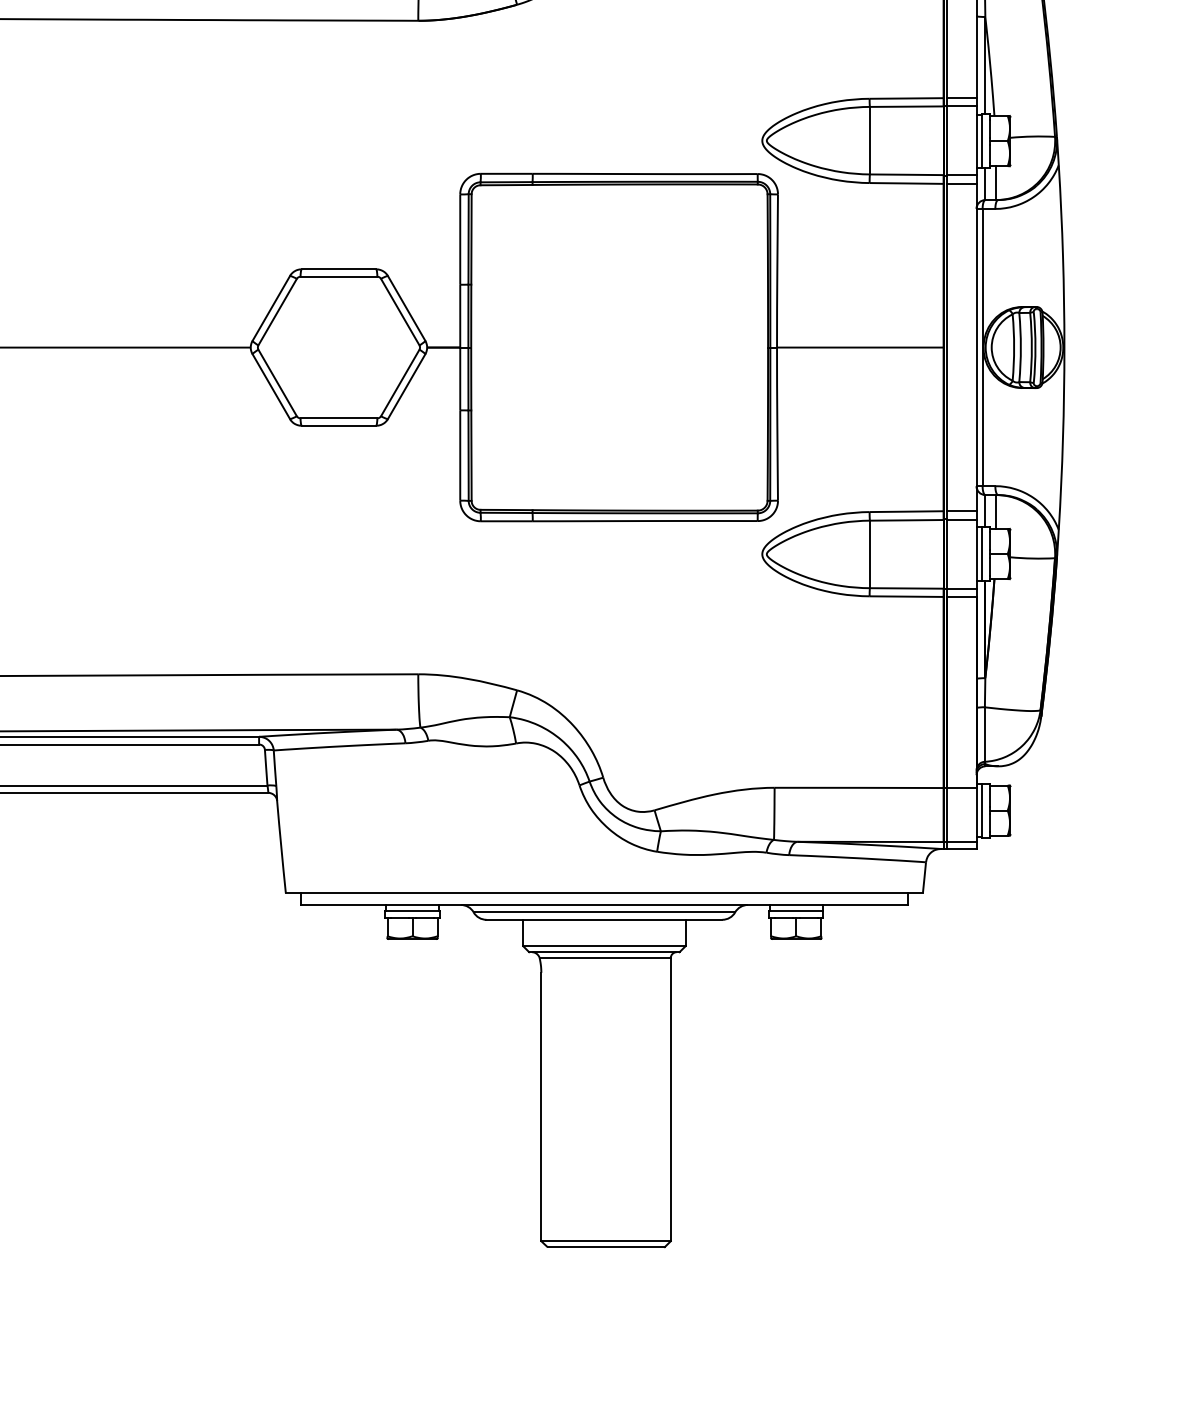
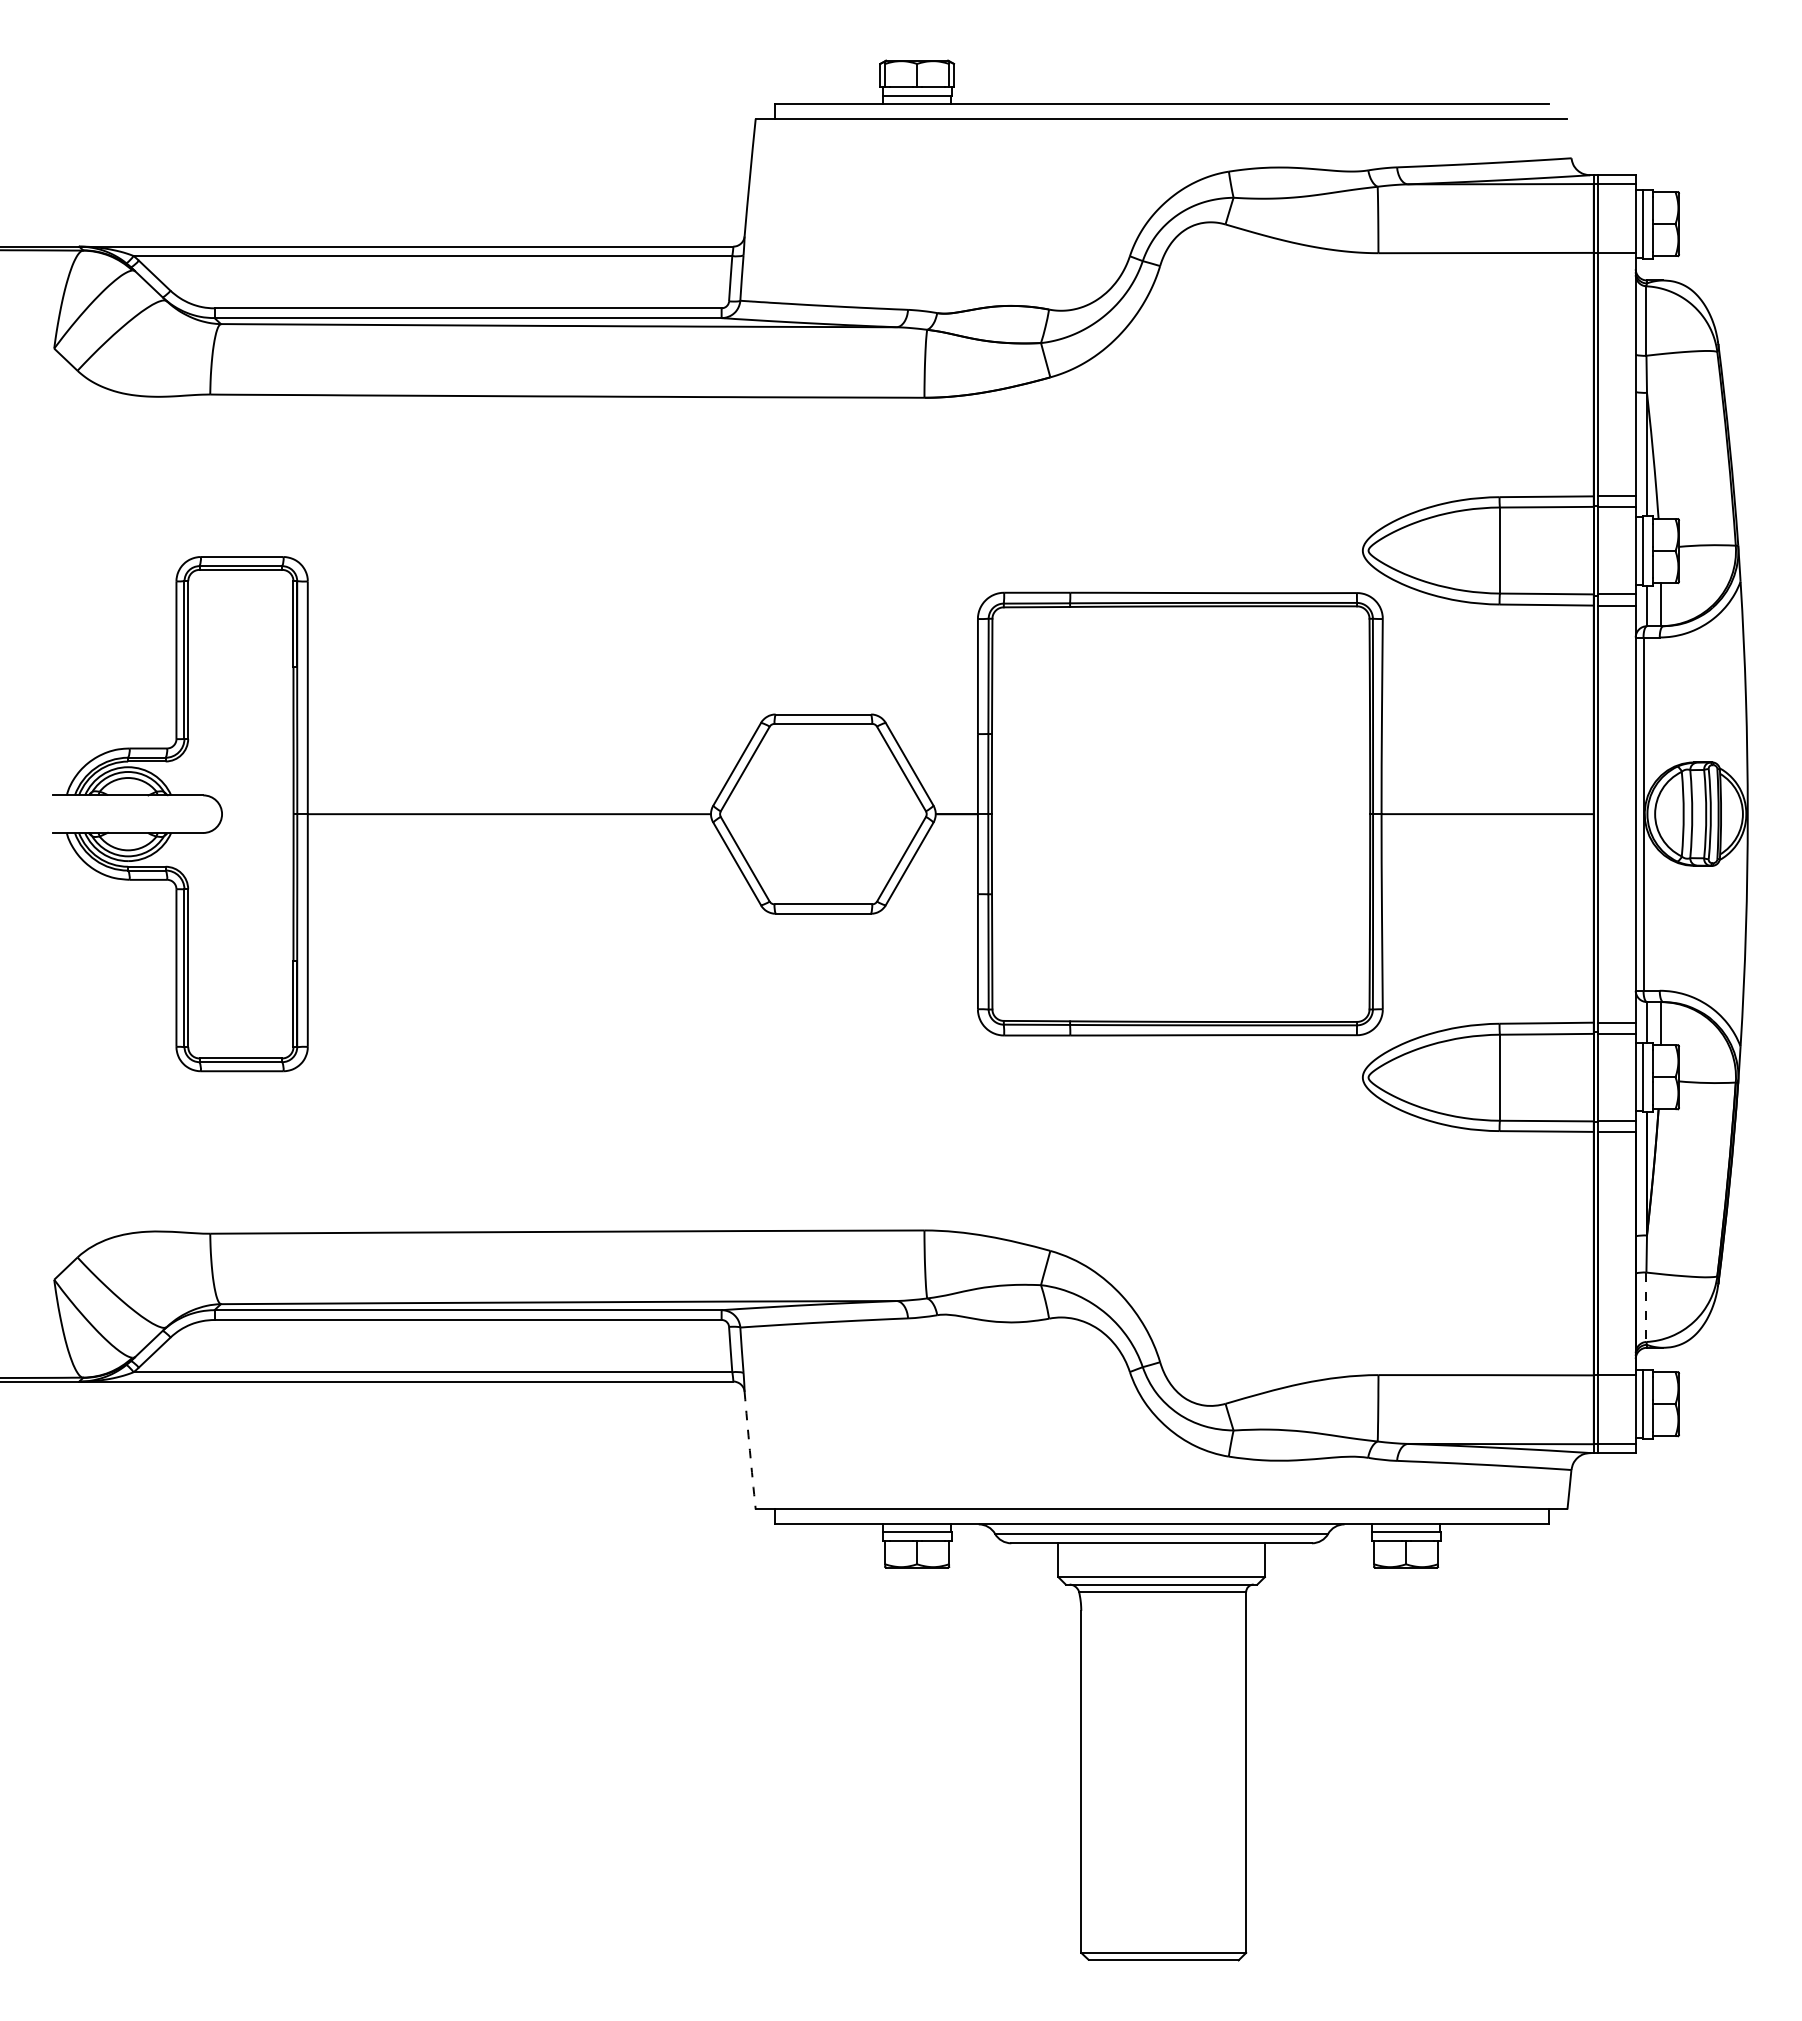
line: (984, 734) -> (1646, 1307), solid -> dashed
arc: (280, 846) -> (749, 1450), solid -> dashed

